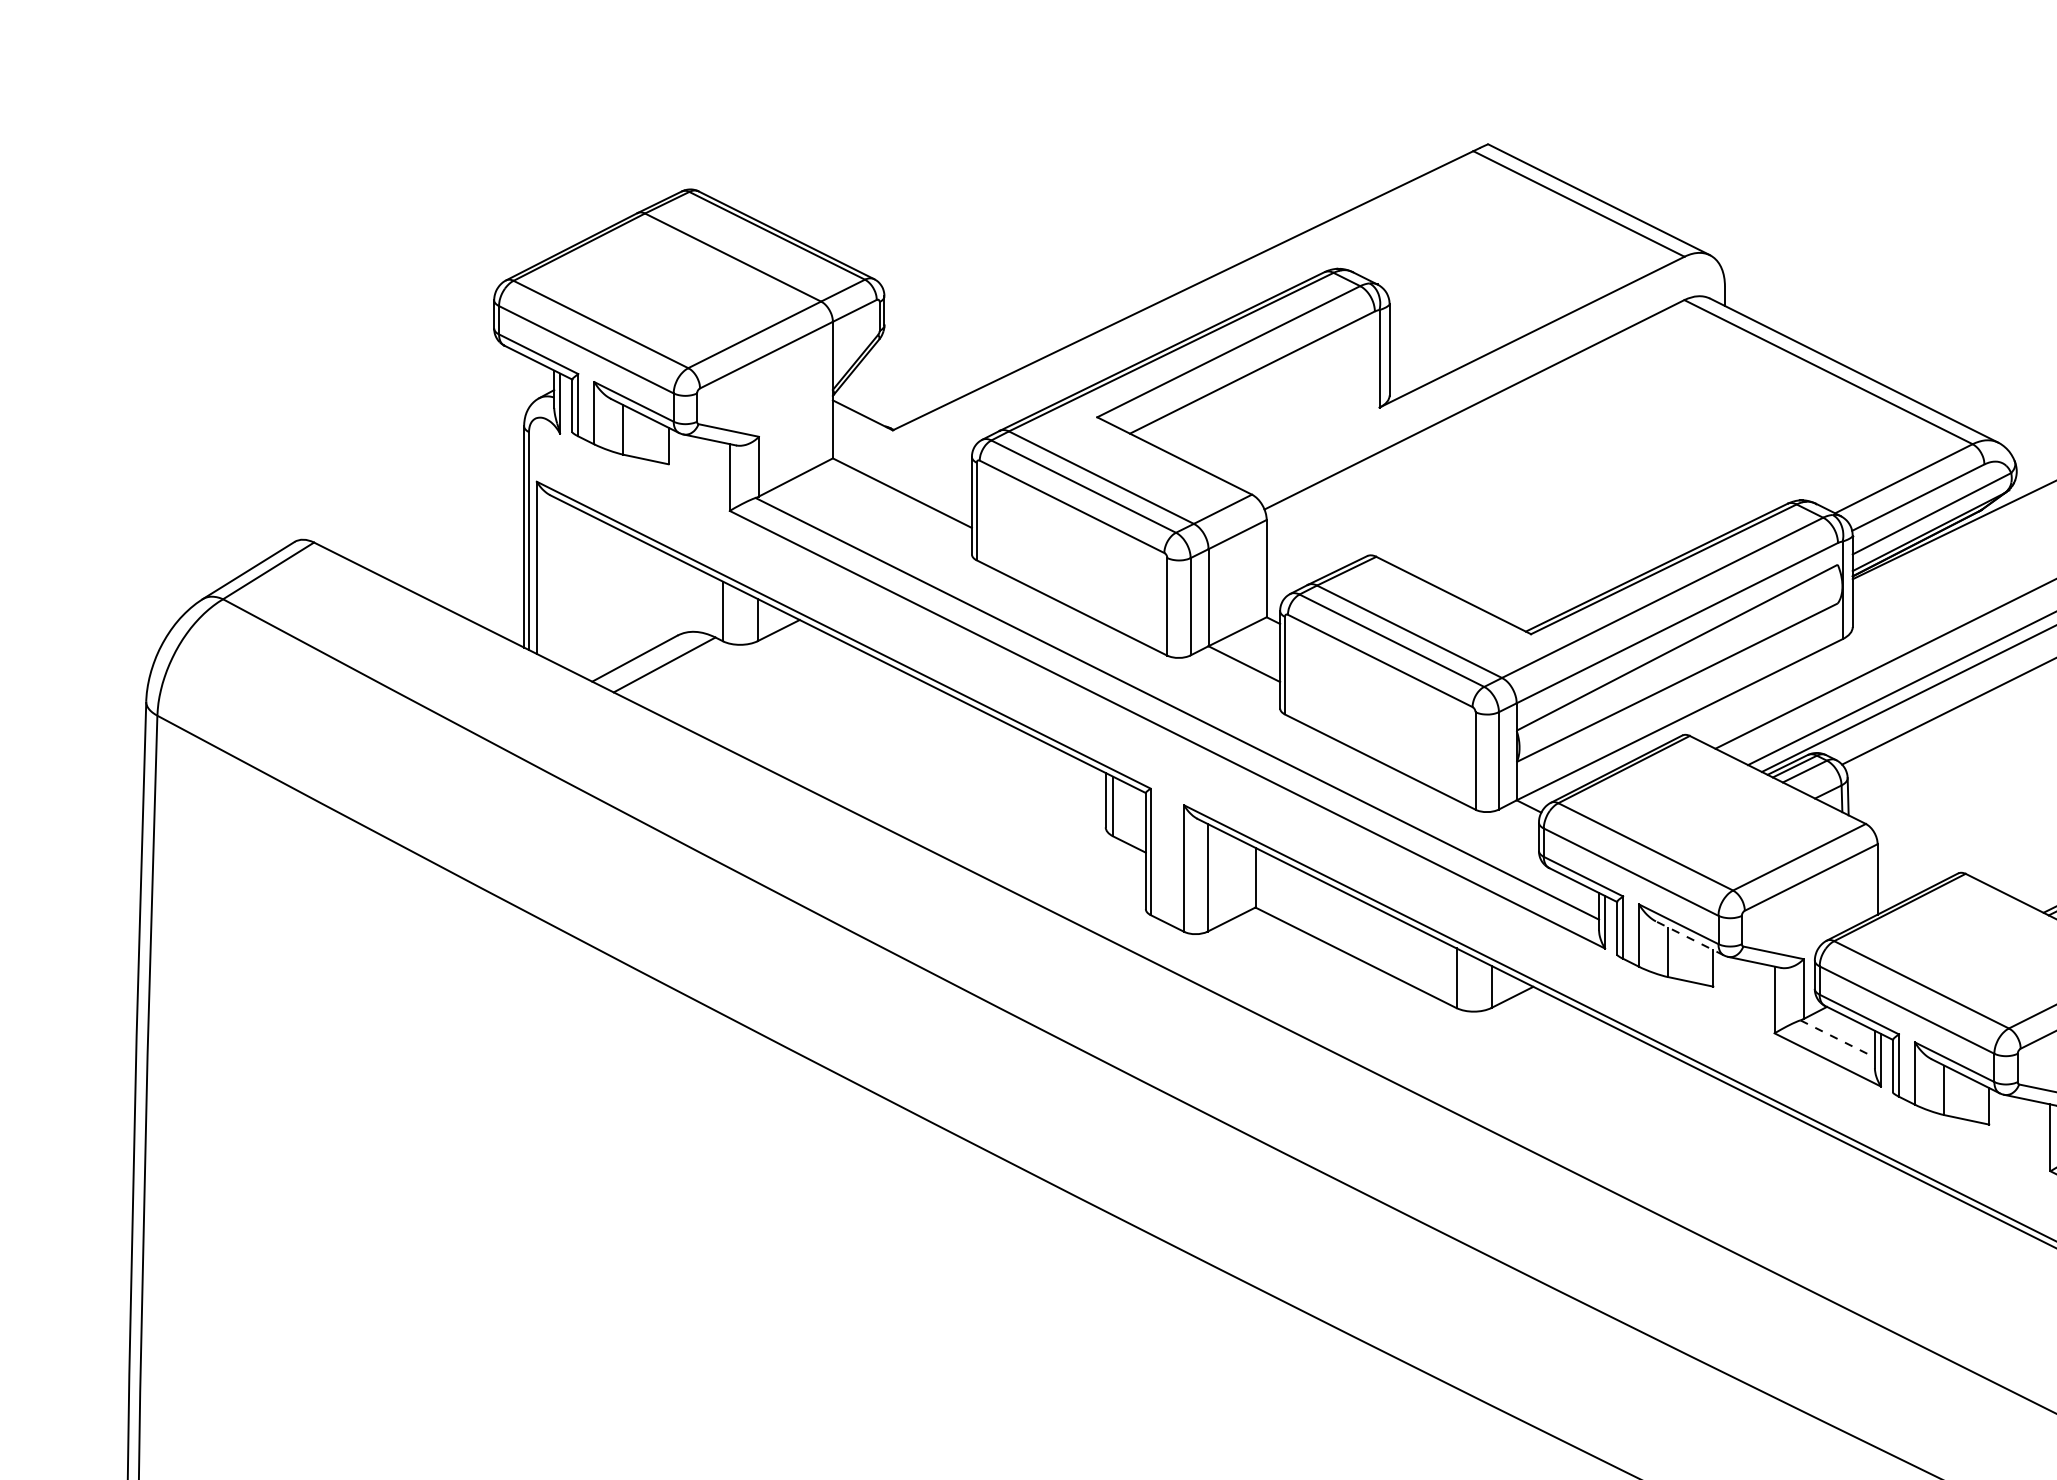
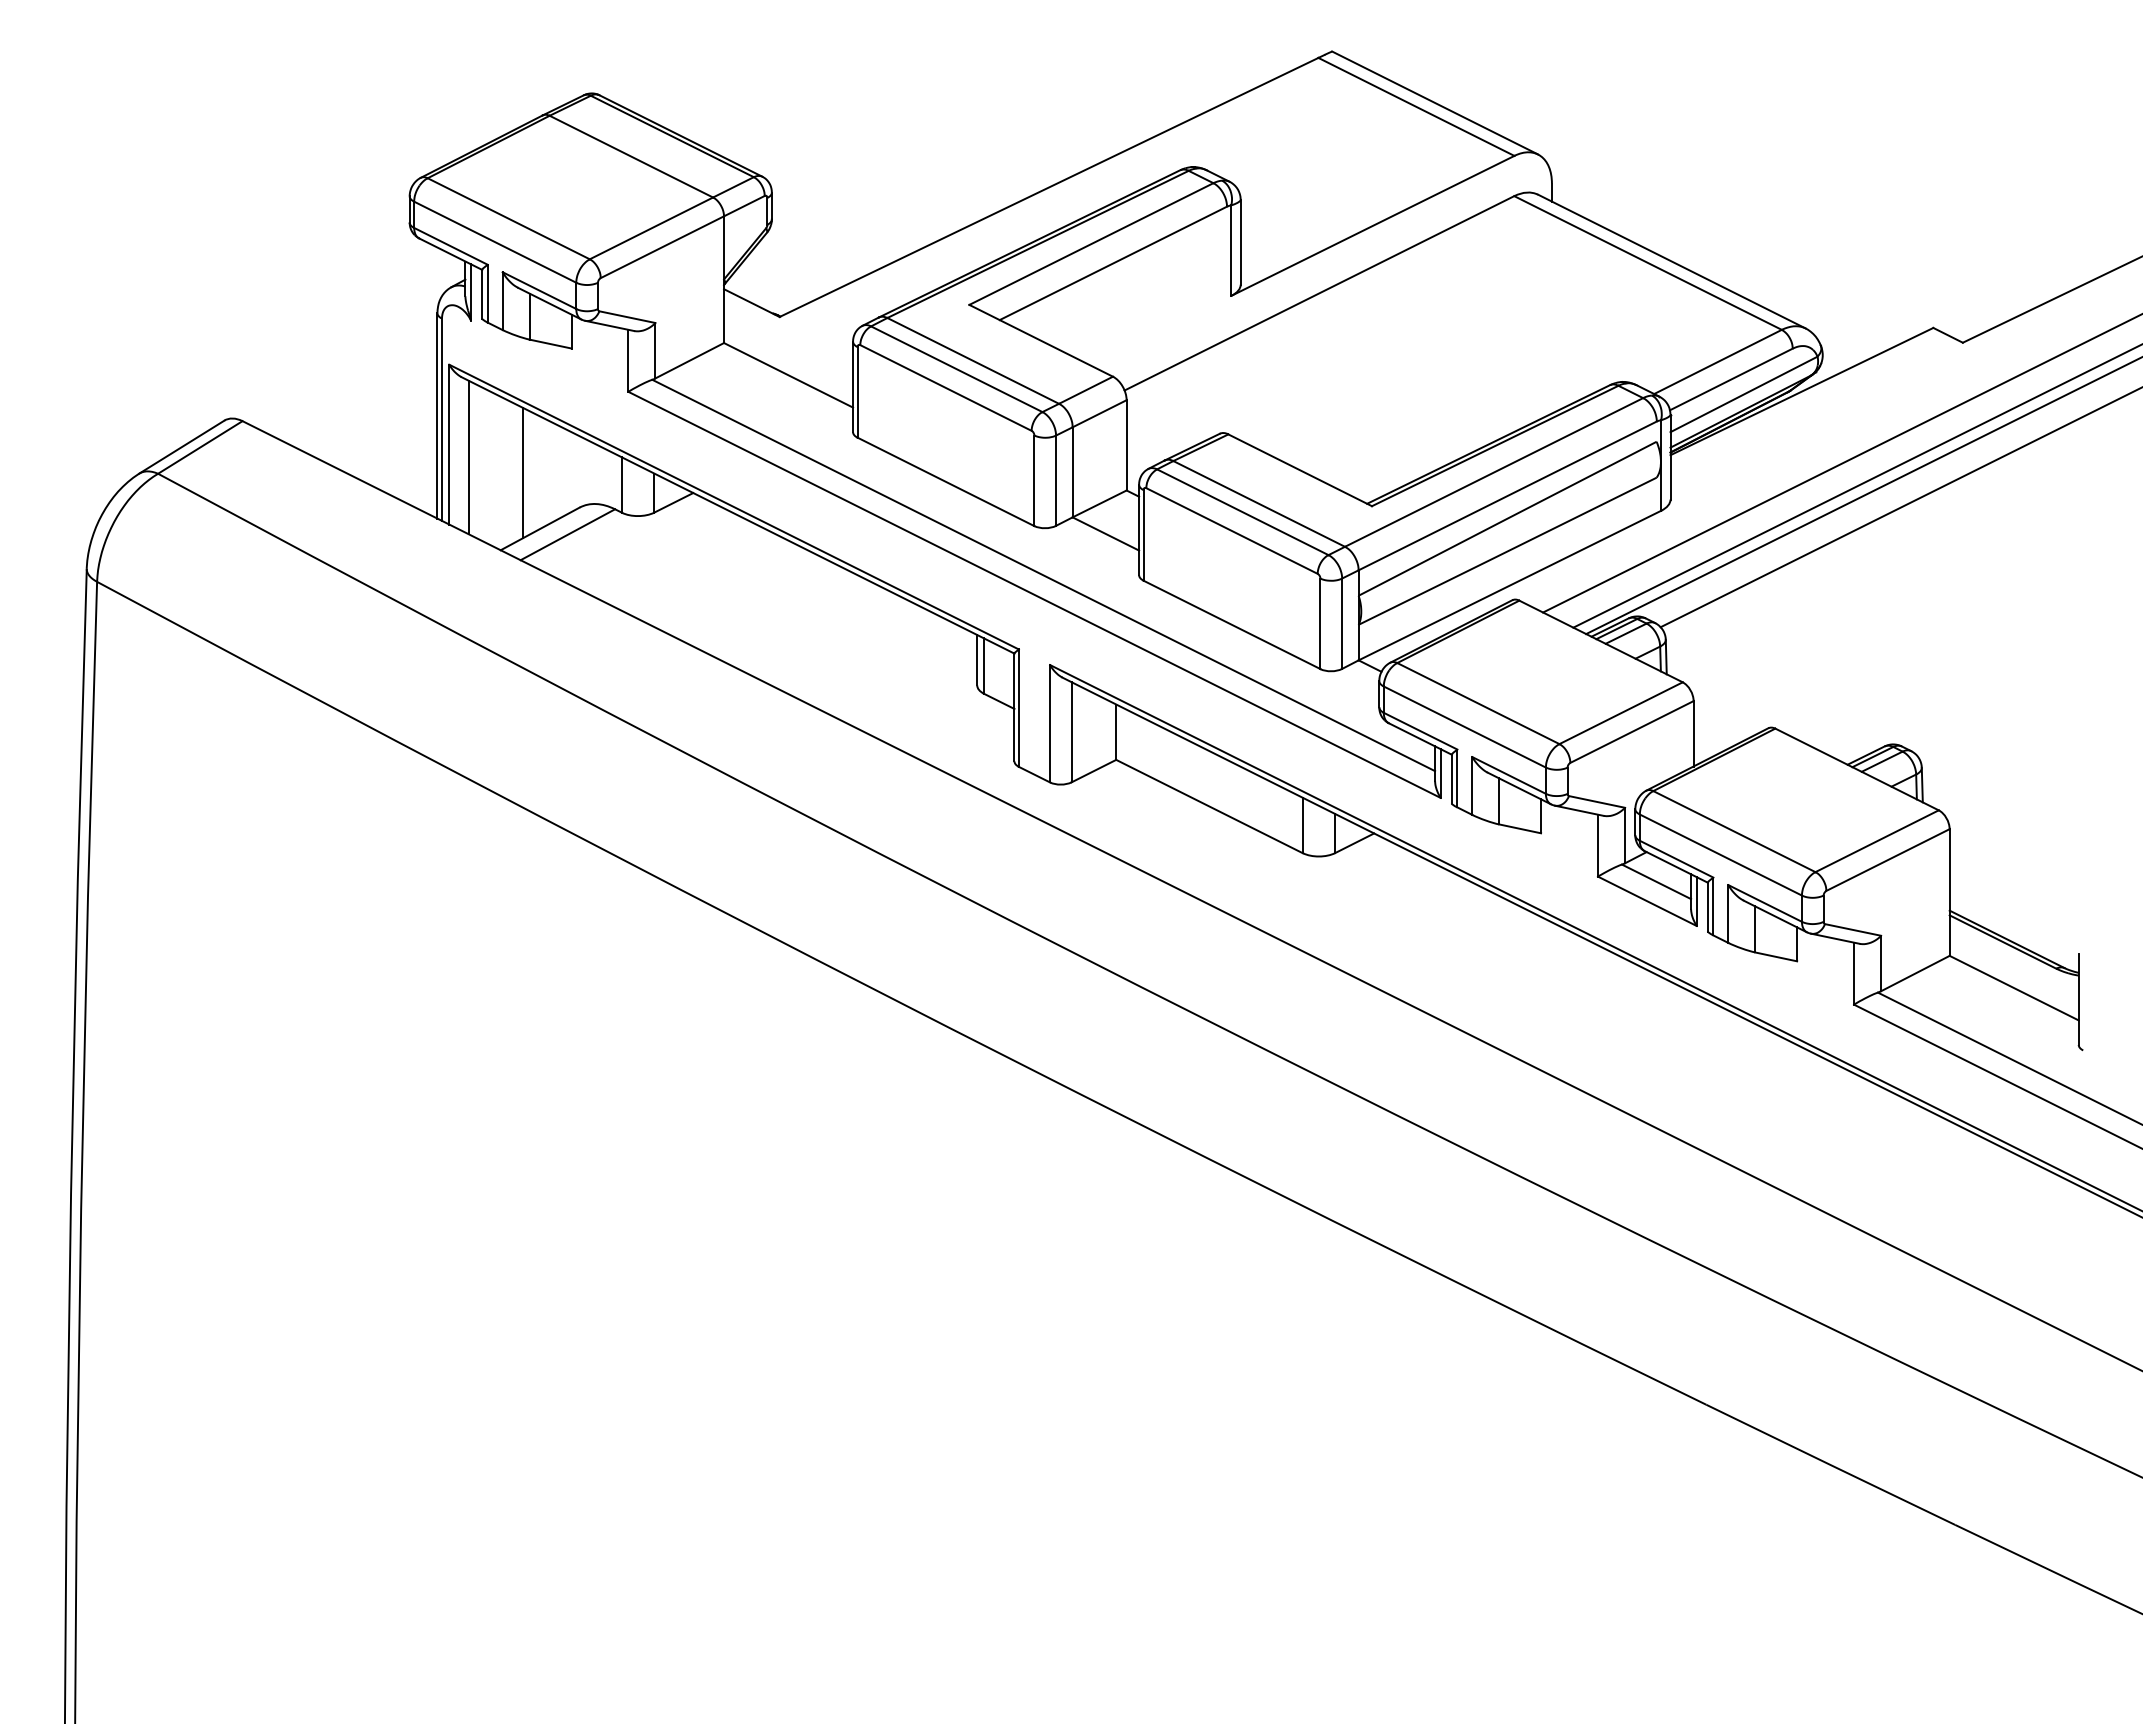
line: (557, 581) -> (468, 457), added
line: (615, 597) -> (522, 472), added
line: (1688, 938) -> (1518, 788), dashed -> solid
line: (1837, 1038) -> (1656, 881), dashed -> solid

